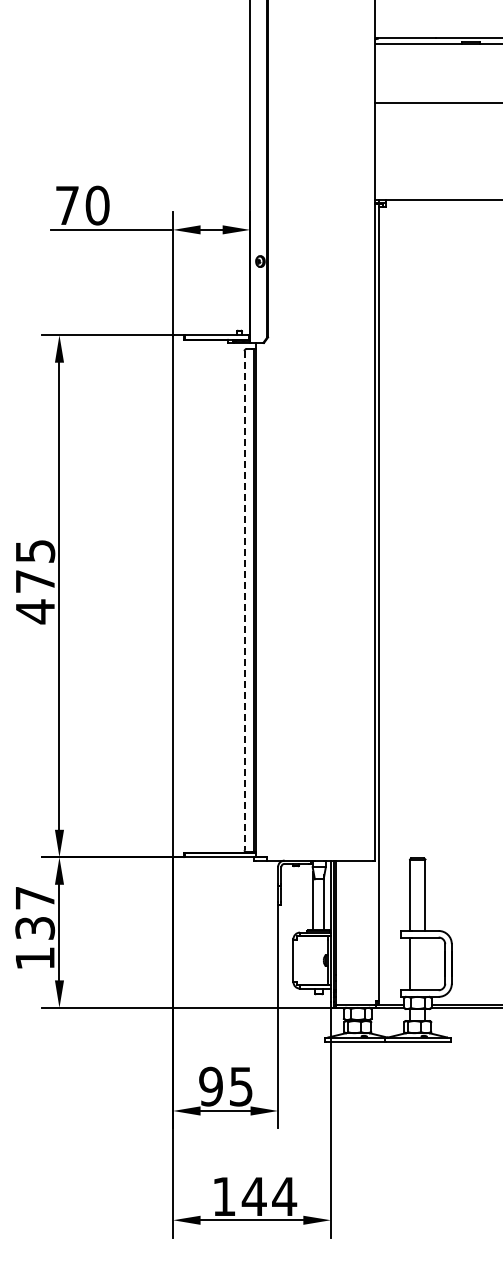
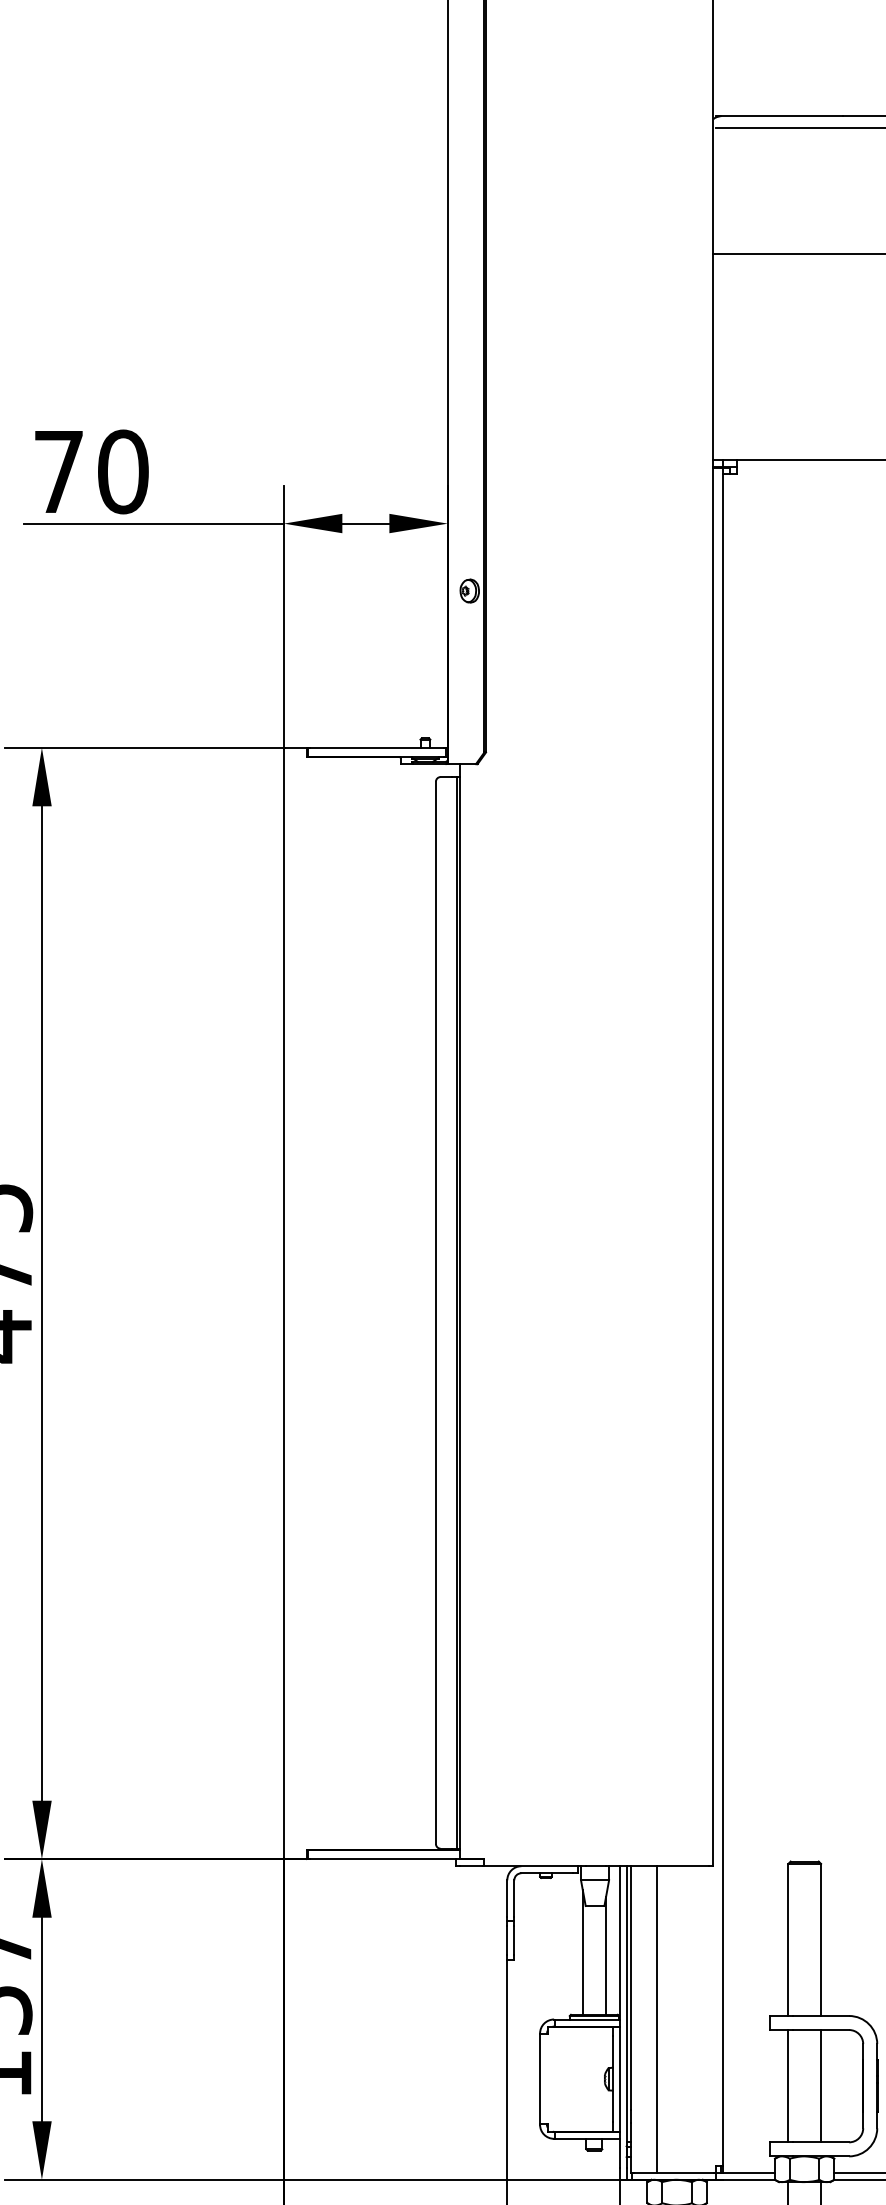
line: (244, 600) -> (435, 1312), dashed -> solid
line: (348, 932) -> (657, 2019), added
line: (425, 963) -> (821, 2085), added

